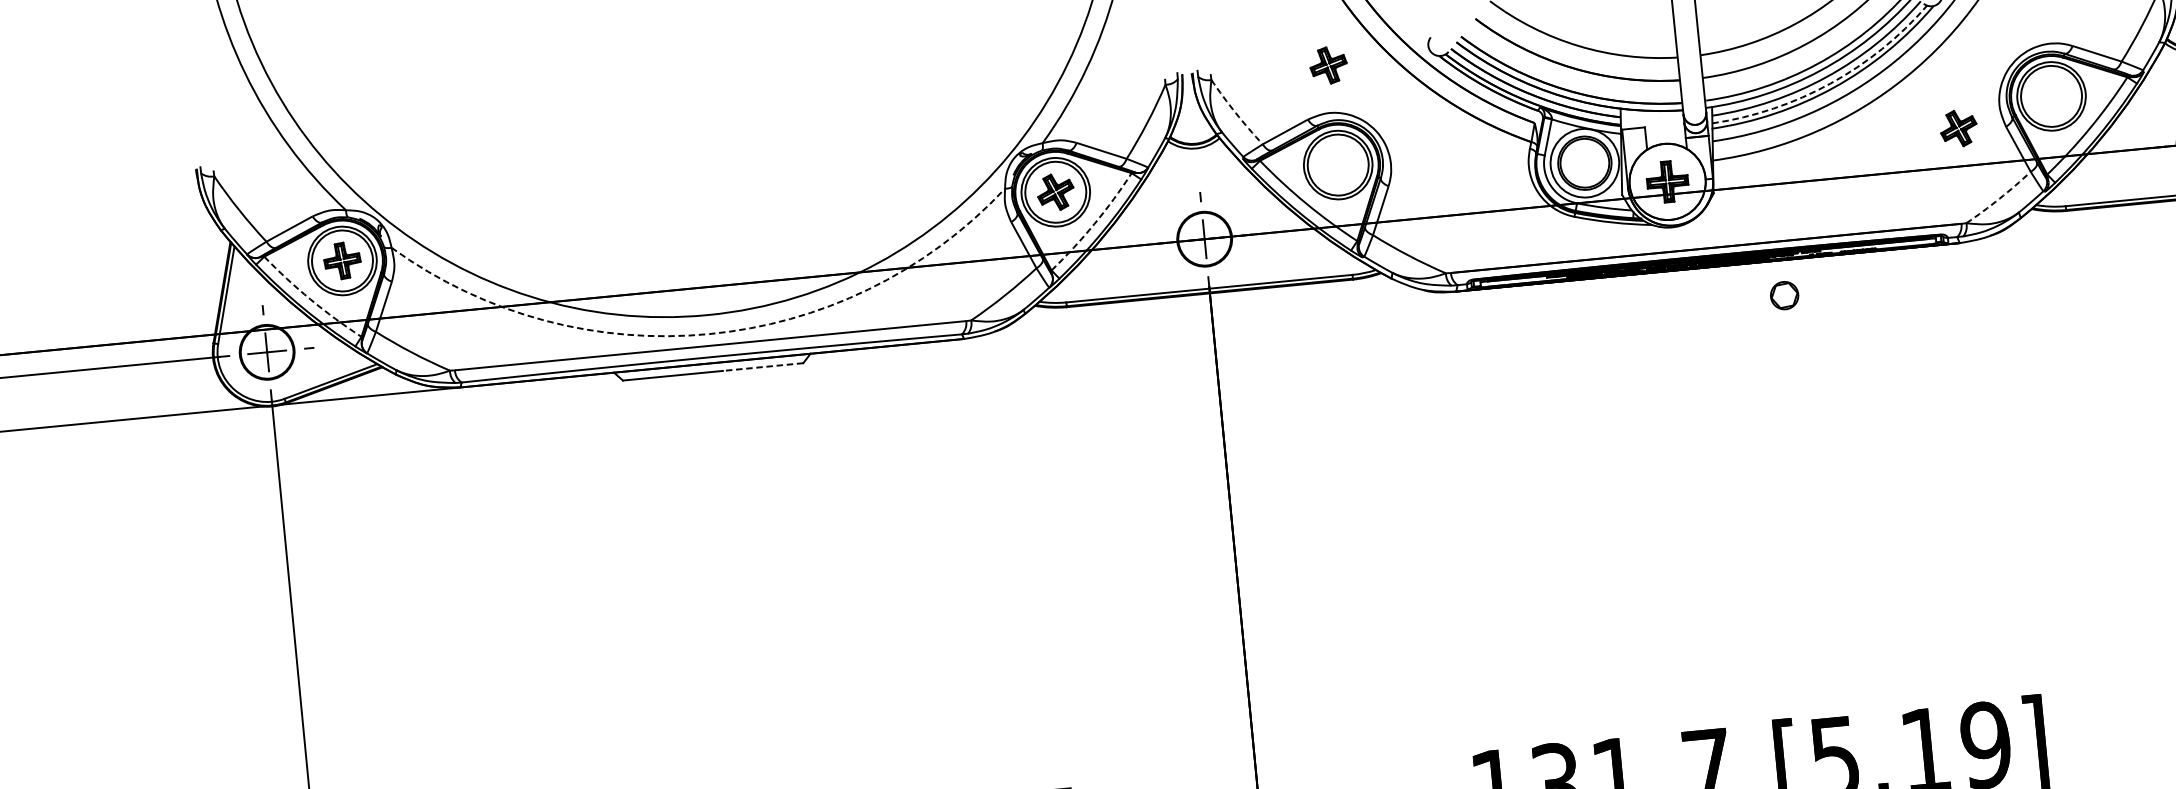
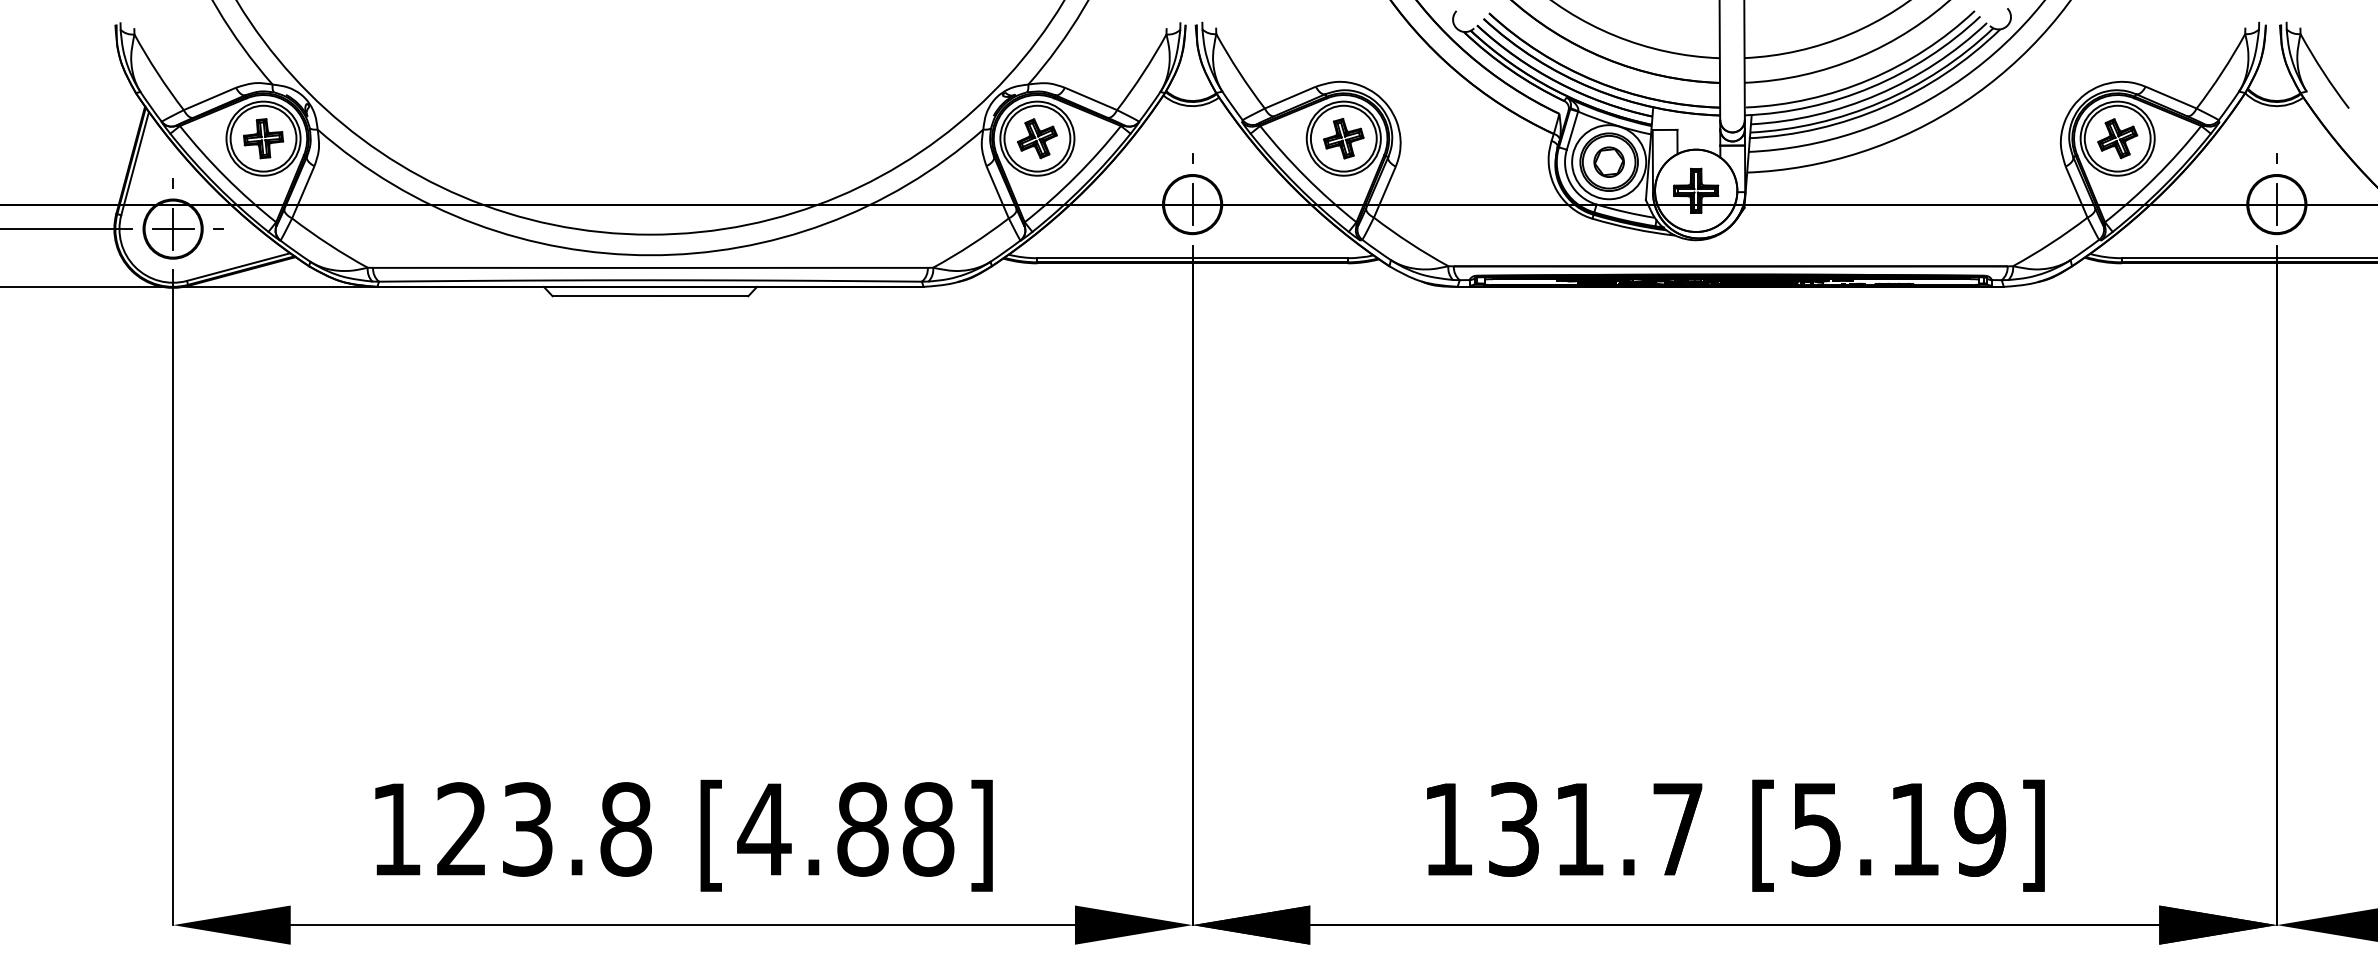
part: (1328, 65) -> (1343, 138), moved
arc: (1830, 84) -> (1881, 102), dashed -> solid
arc: (1236, 113) -> (1239, 72), dashed -> solid
part: (1958, 128) -> (2117, 138), moved
arc: (1999, 198) -> (2051, 243), dashed -> solid
arc: (1094, 223) -> (1075, 176), dashed -> solid
part: (1783, 295) -> (1608, 161), moved
arc: (310, 299) -> (225, 176), dashed -> solid
arc: (709, 334) -> (650, 255), dashed -> solid
line: (762, 367) -> (704, 296), dashed -> solid

